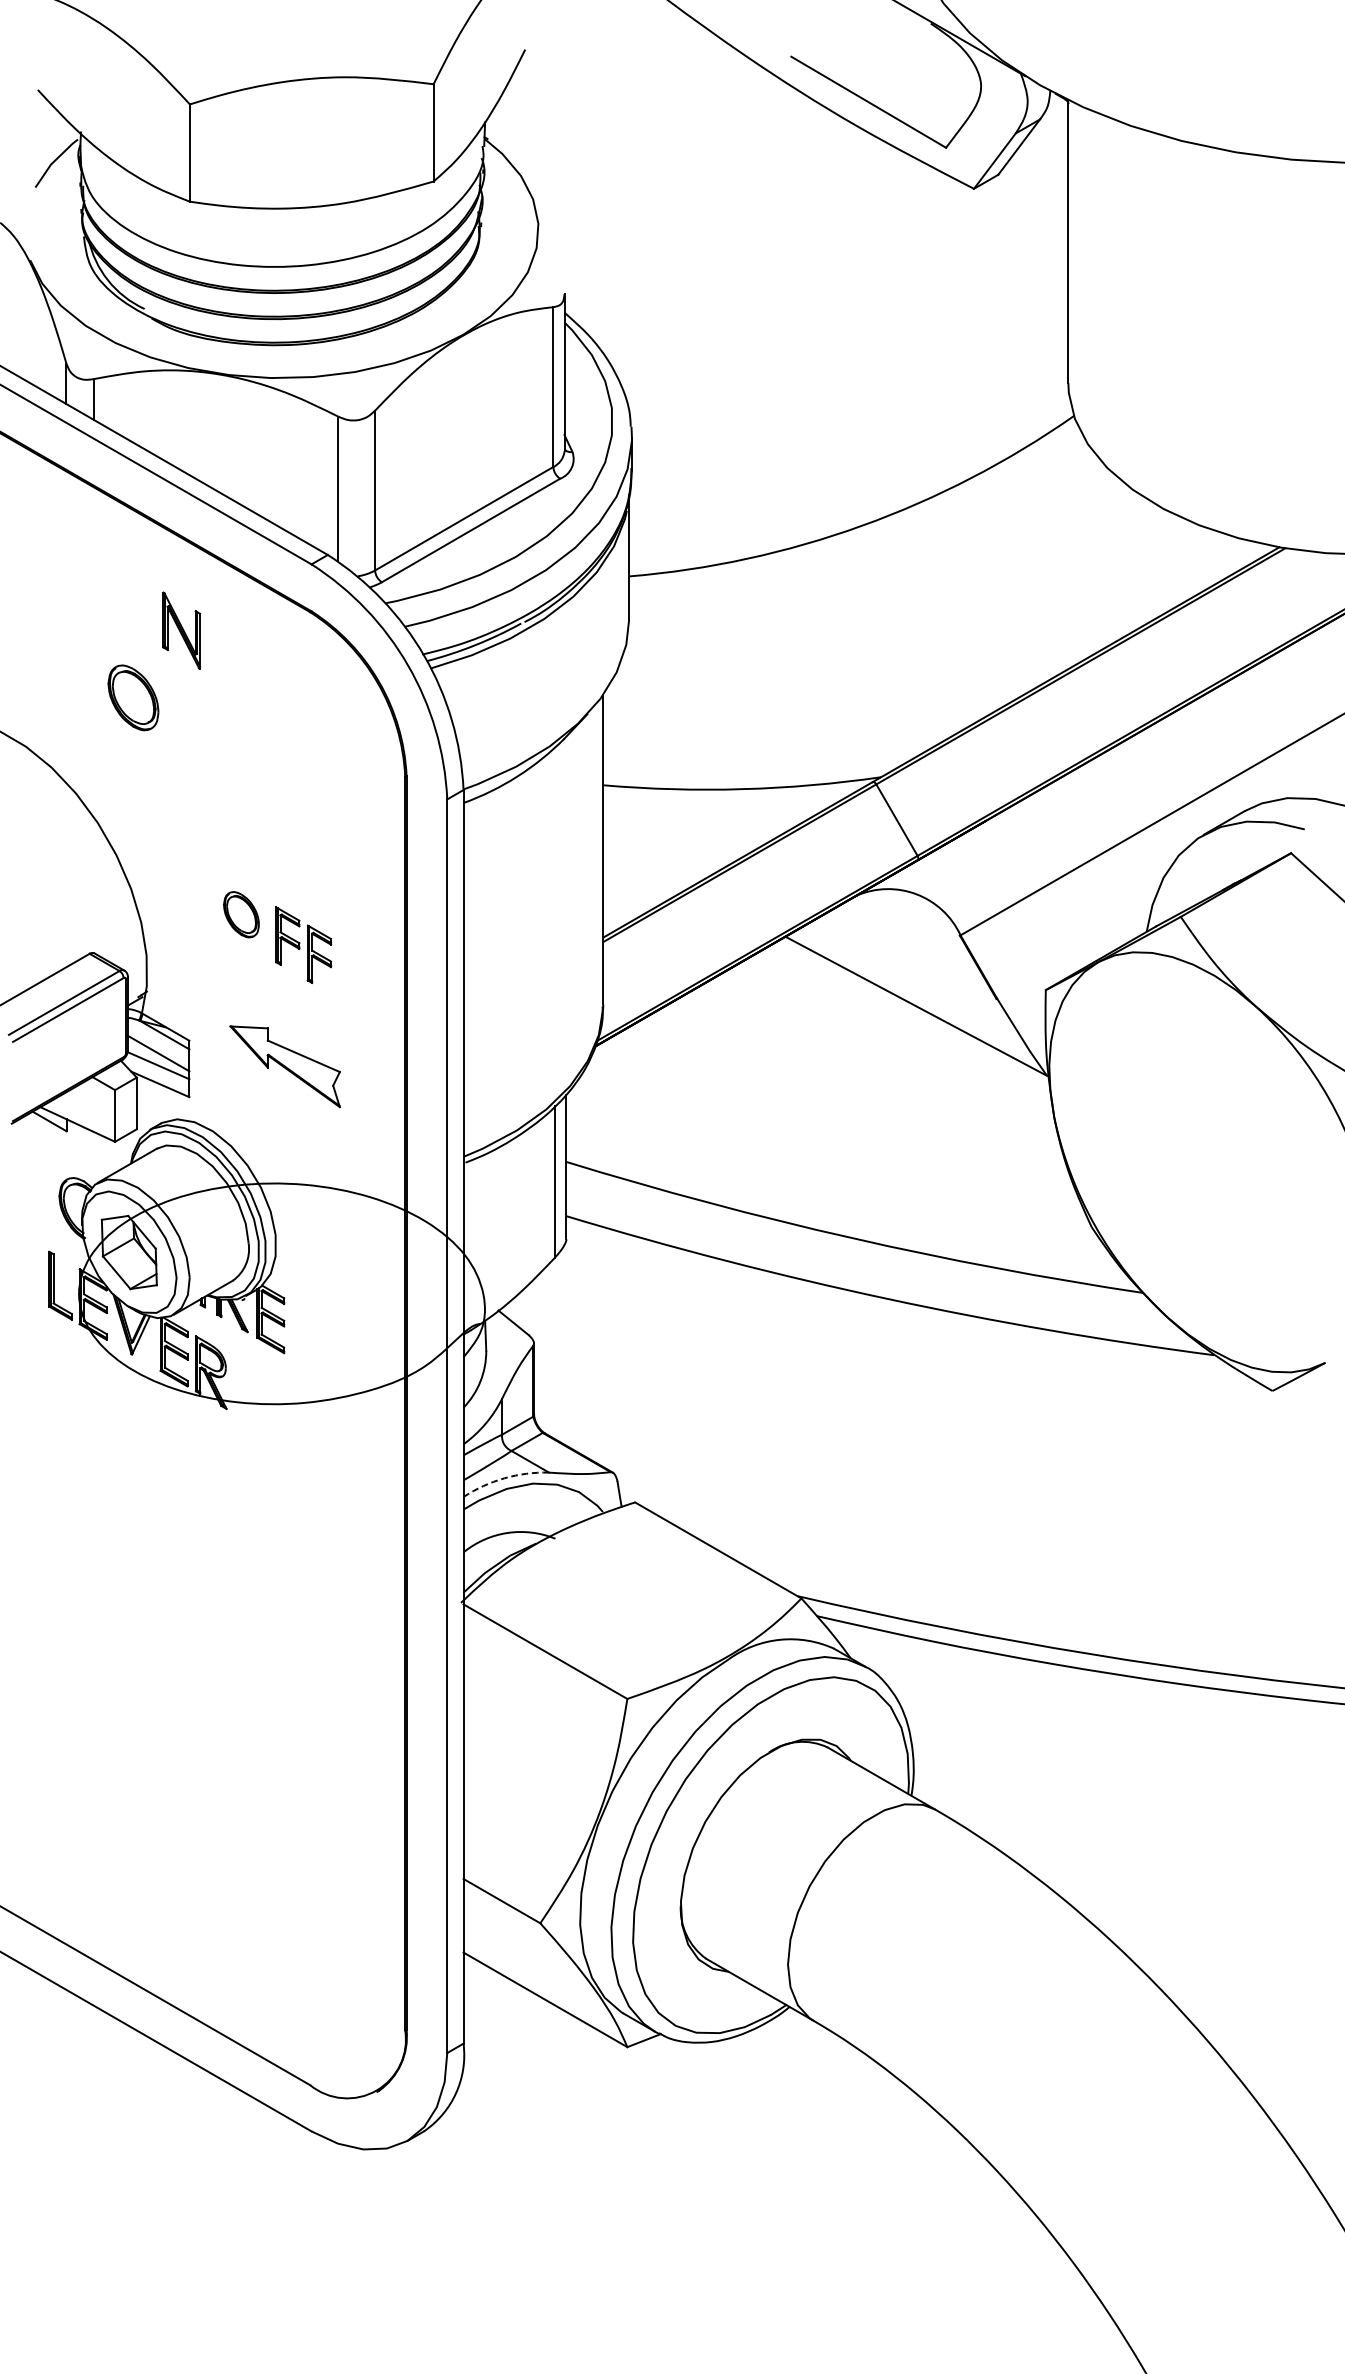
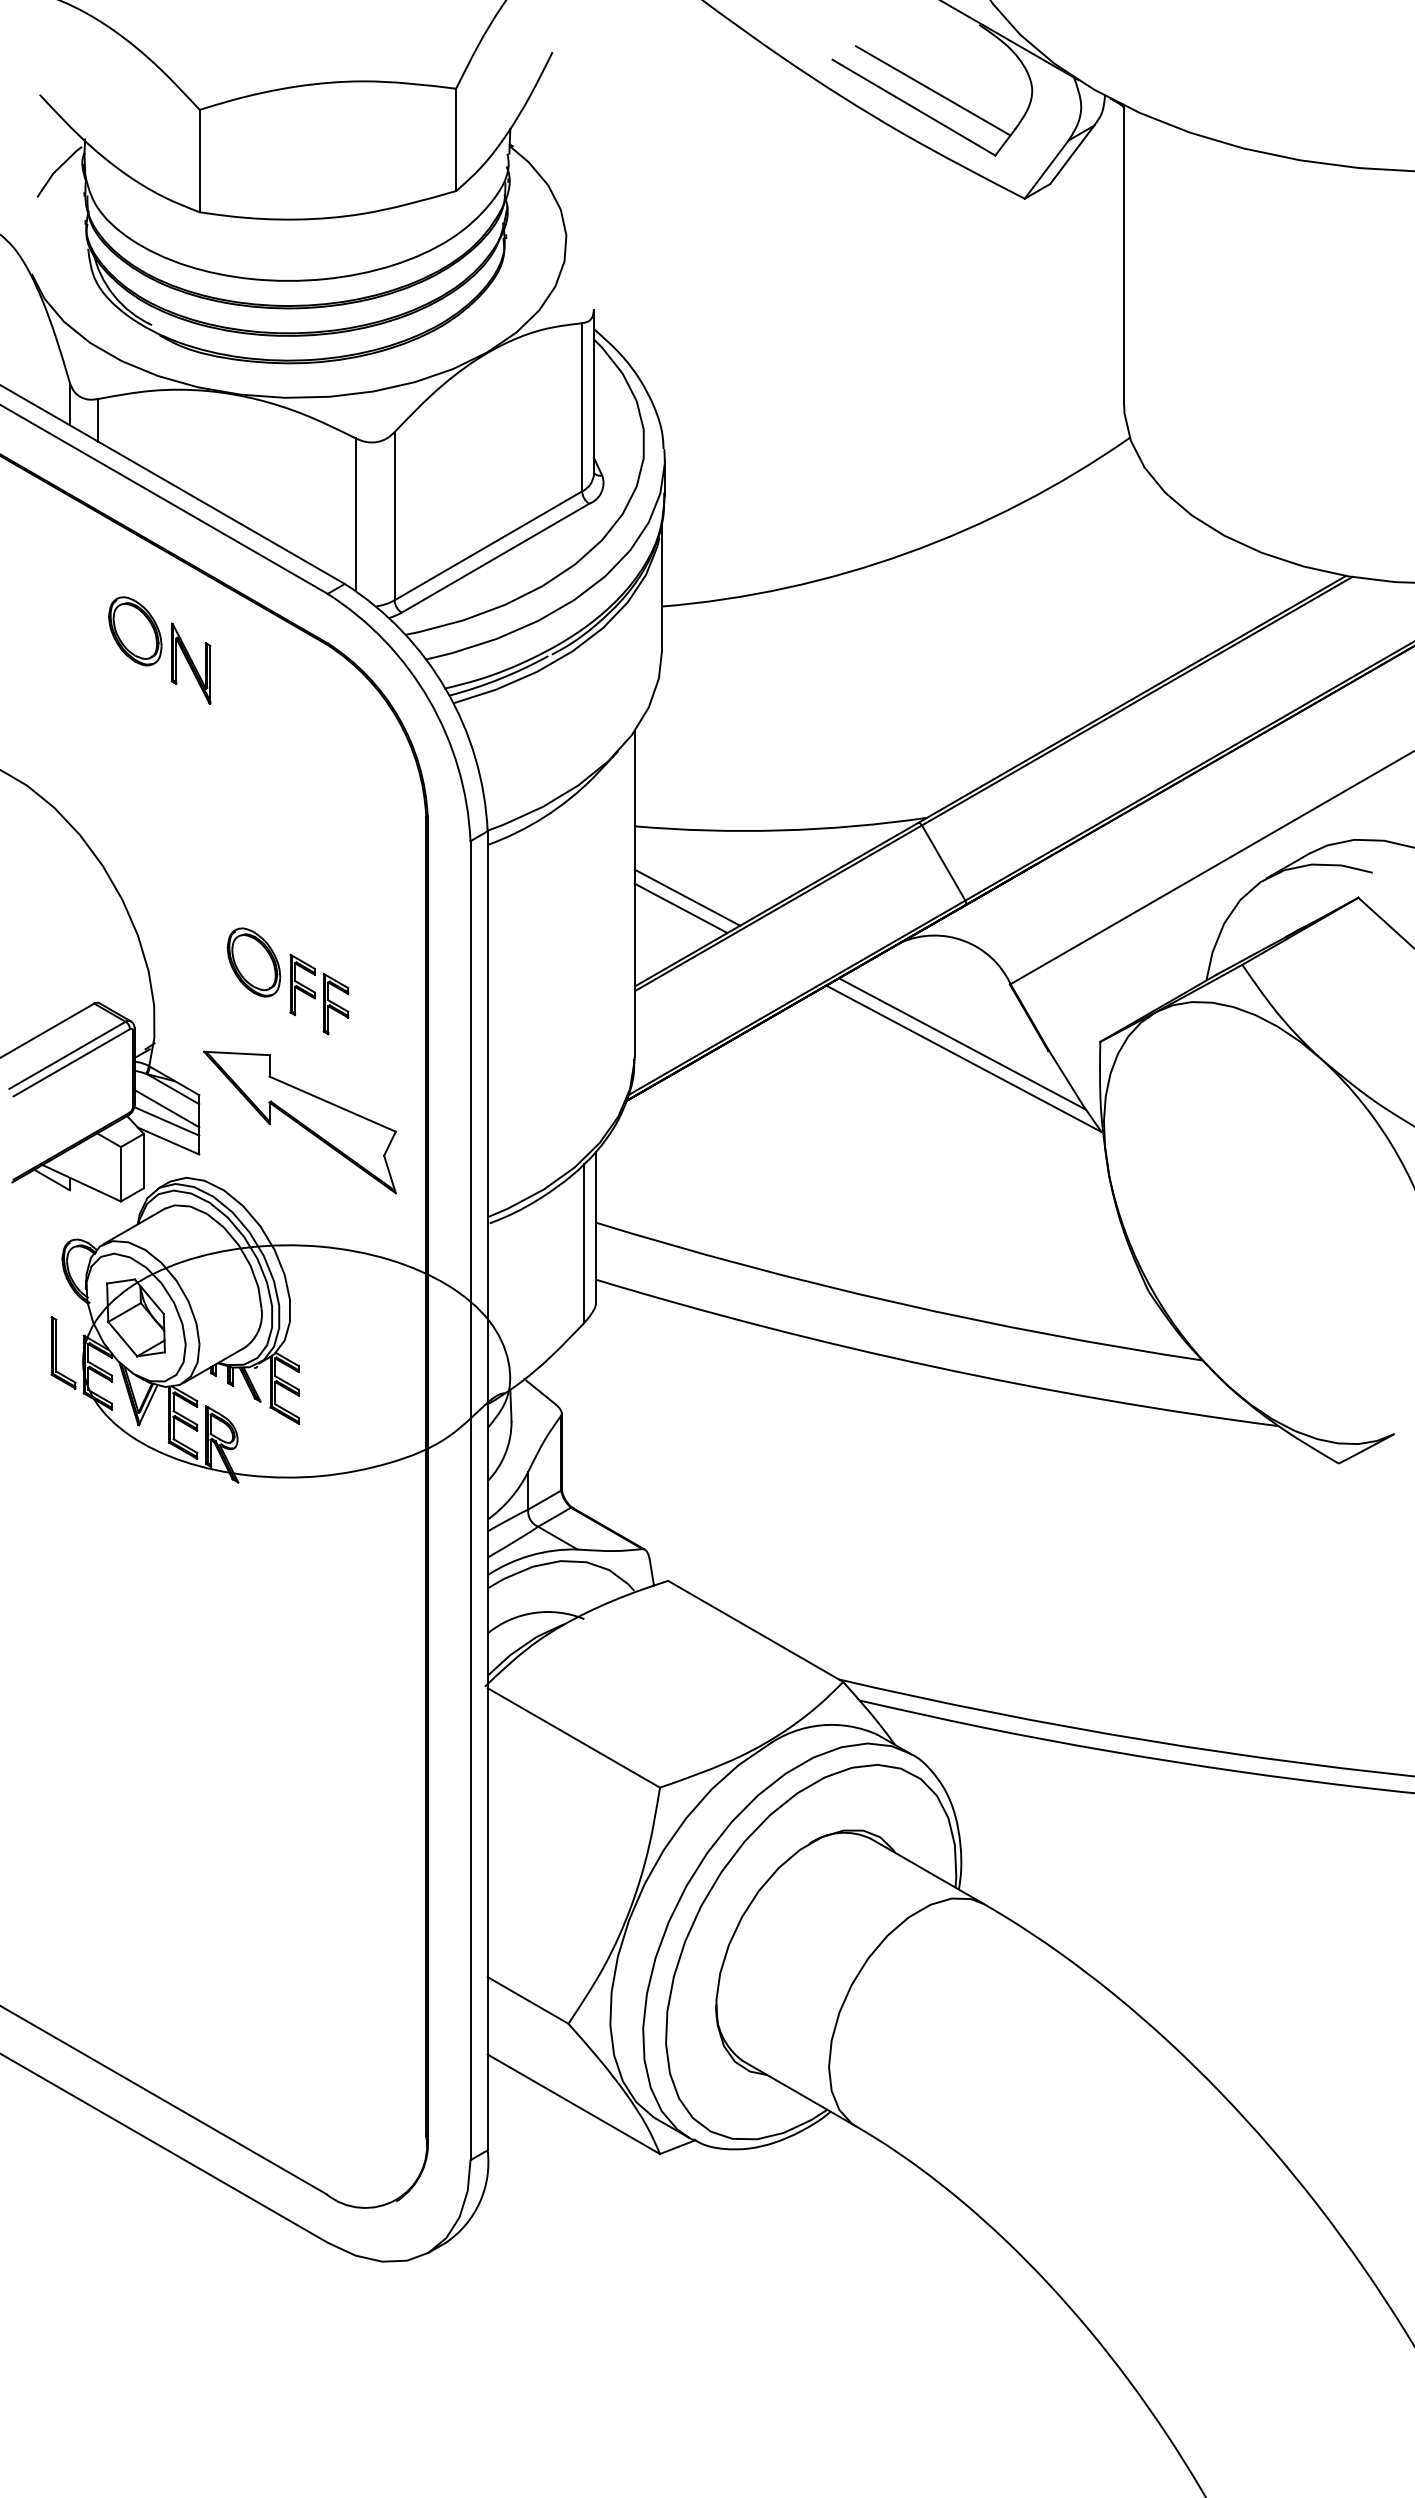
line: (886, 85) -> (932, 90), added
part: (133, 698) -> (135, 631), moved
line: (653, 852) -> (687, 897), added
line: (646, 863) -> (680, 908), added
part: (241, 914) -> (253, 962), size x1.43
line: (914, 991) -> (962, 1043), added
part: (284, 1066) -> (299, 1122), size x1.67
arc: (504, 1478) -> (530, 1555), dashed -> solid

